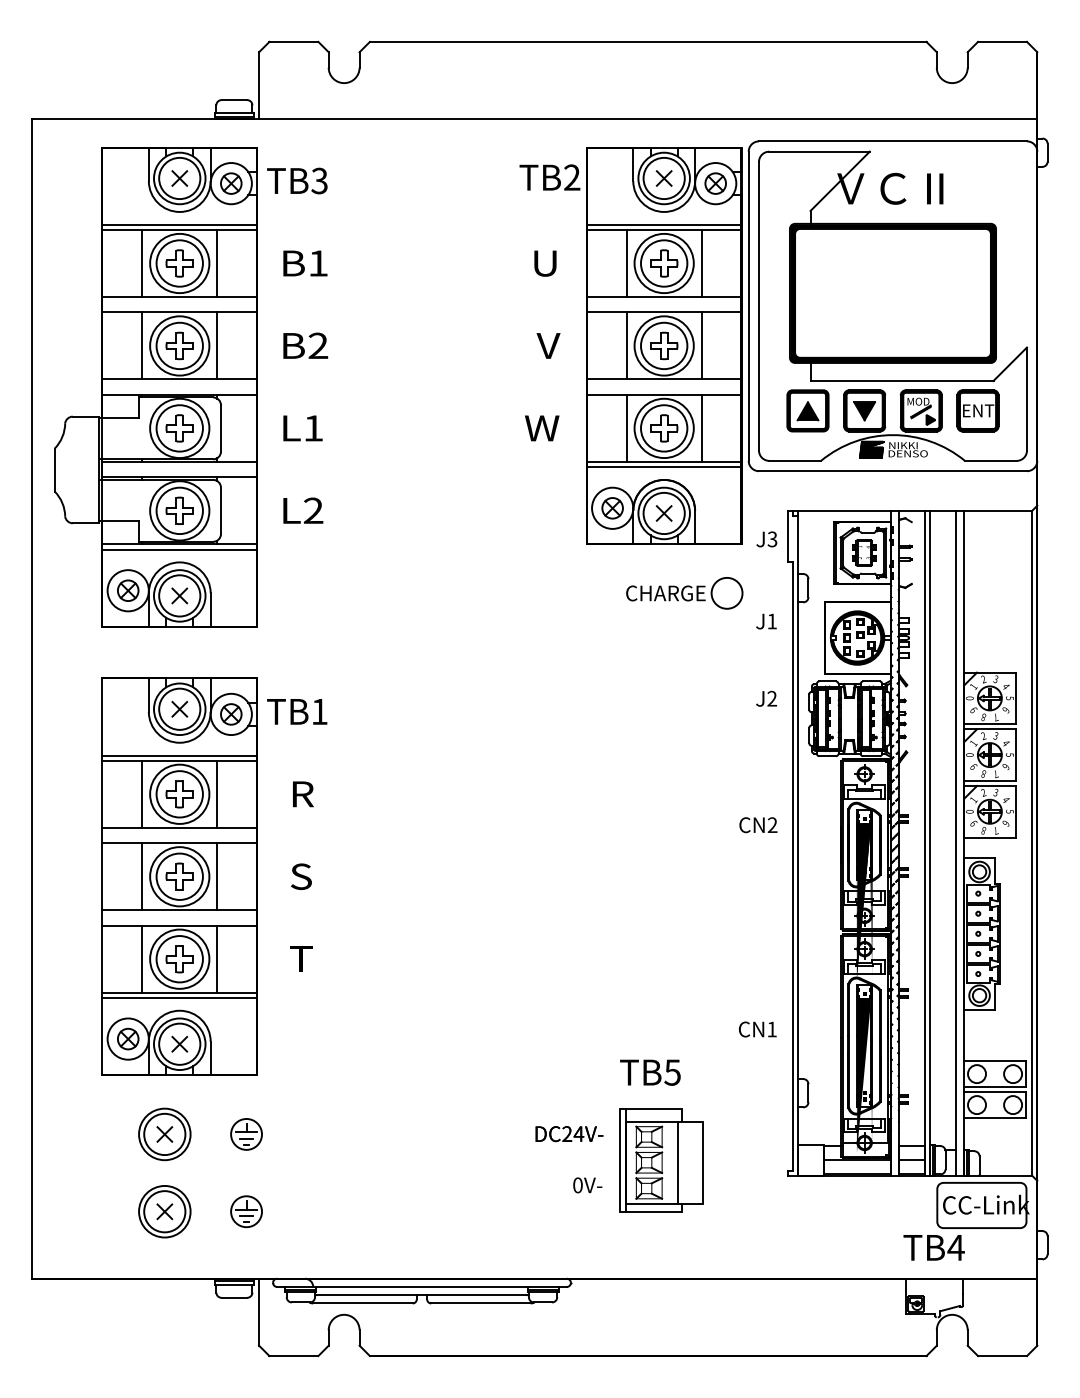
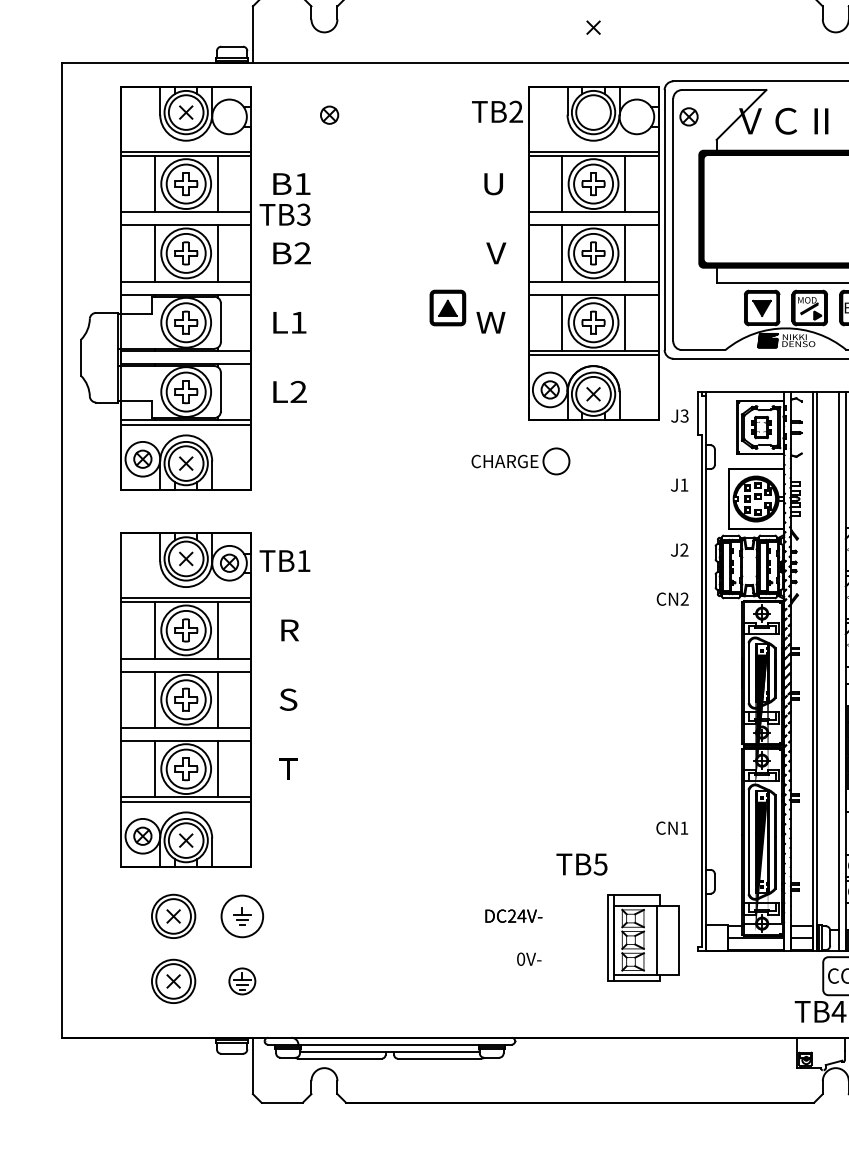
part: (663, 178) -> (592, 27), moved
text: (297, 180) -> (285, 214), moved
part: (231, 183) -> (329, 115), moved
part: (715, 183) -> (688, 116), moved
part: (807, 410) -> (447, 307), moved
part: (684, 593) -> (520, 461), moved
text: (758, 825) -> (672, 599), moved
circle: (246, 1133) -> (242, 915), size x1.6
part: (661, 1160) -> (643, 938), moved

